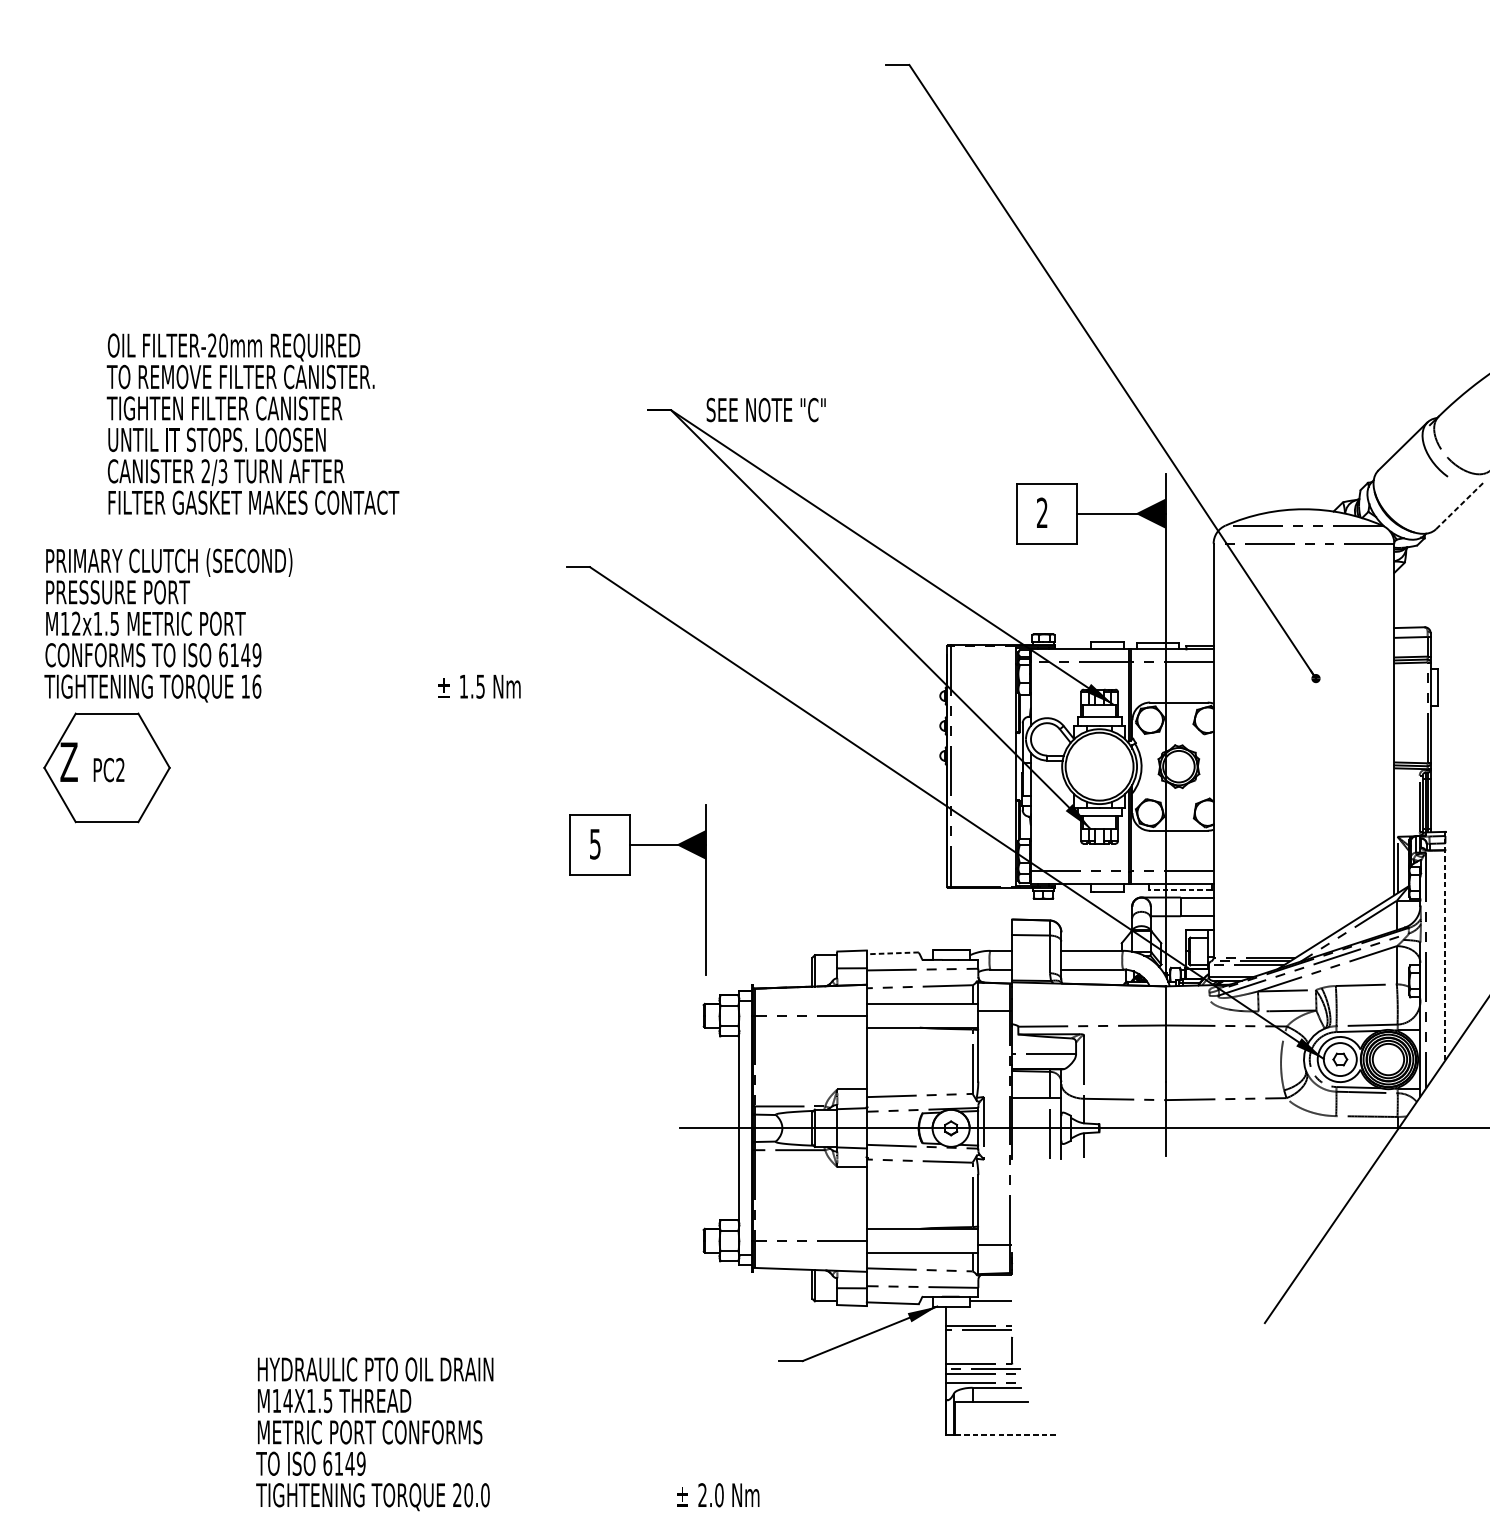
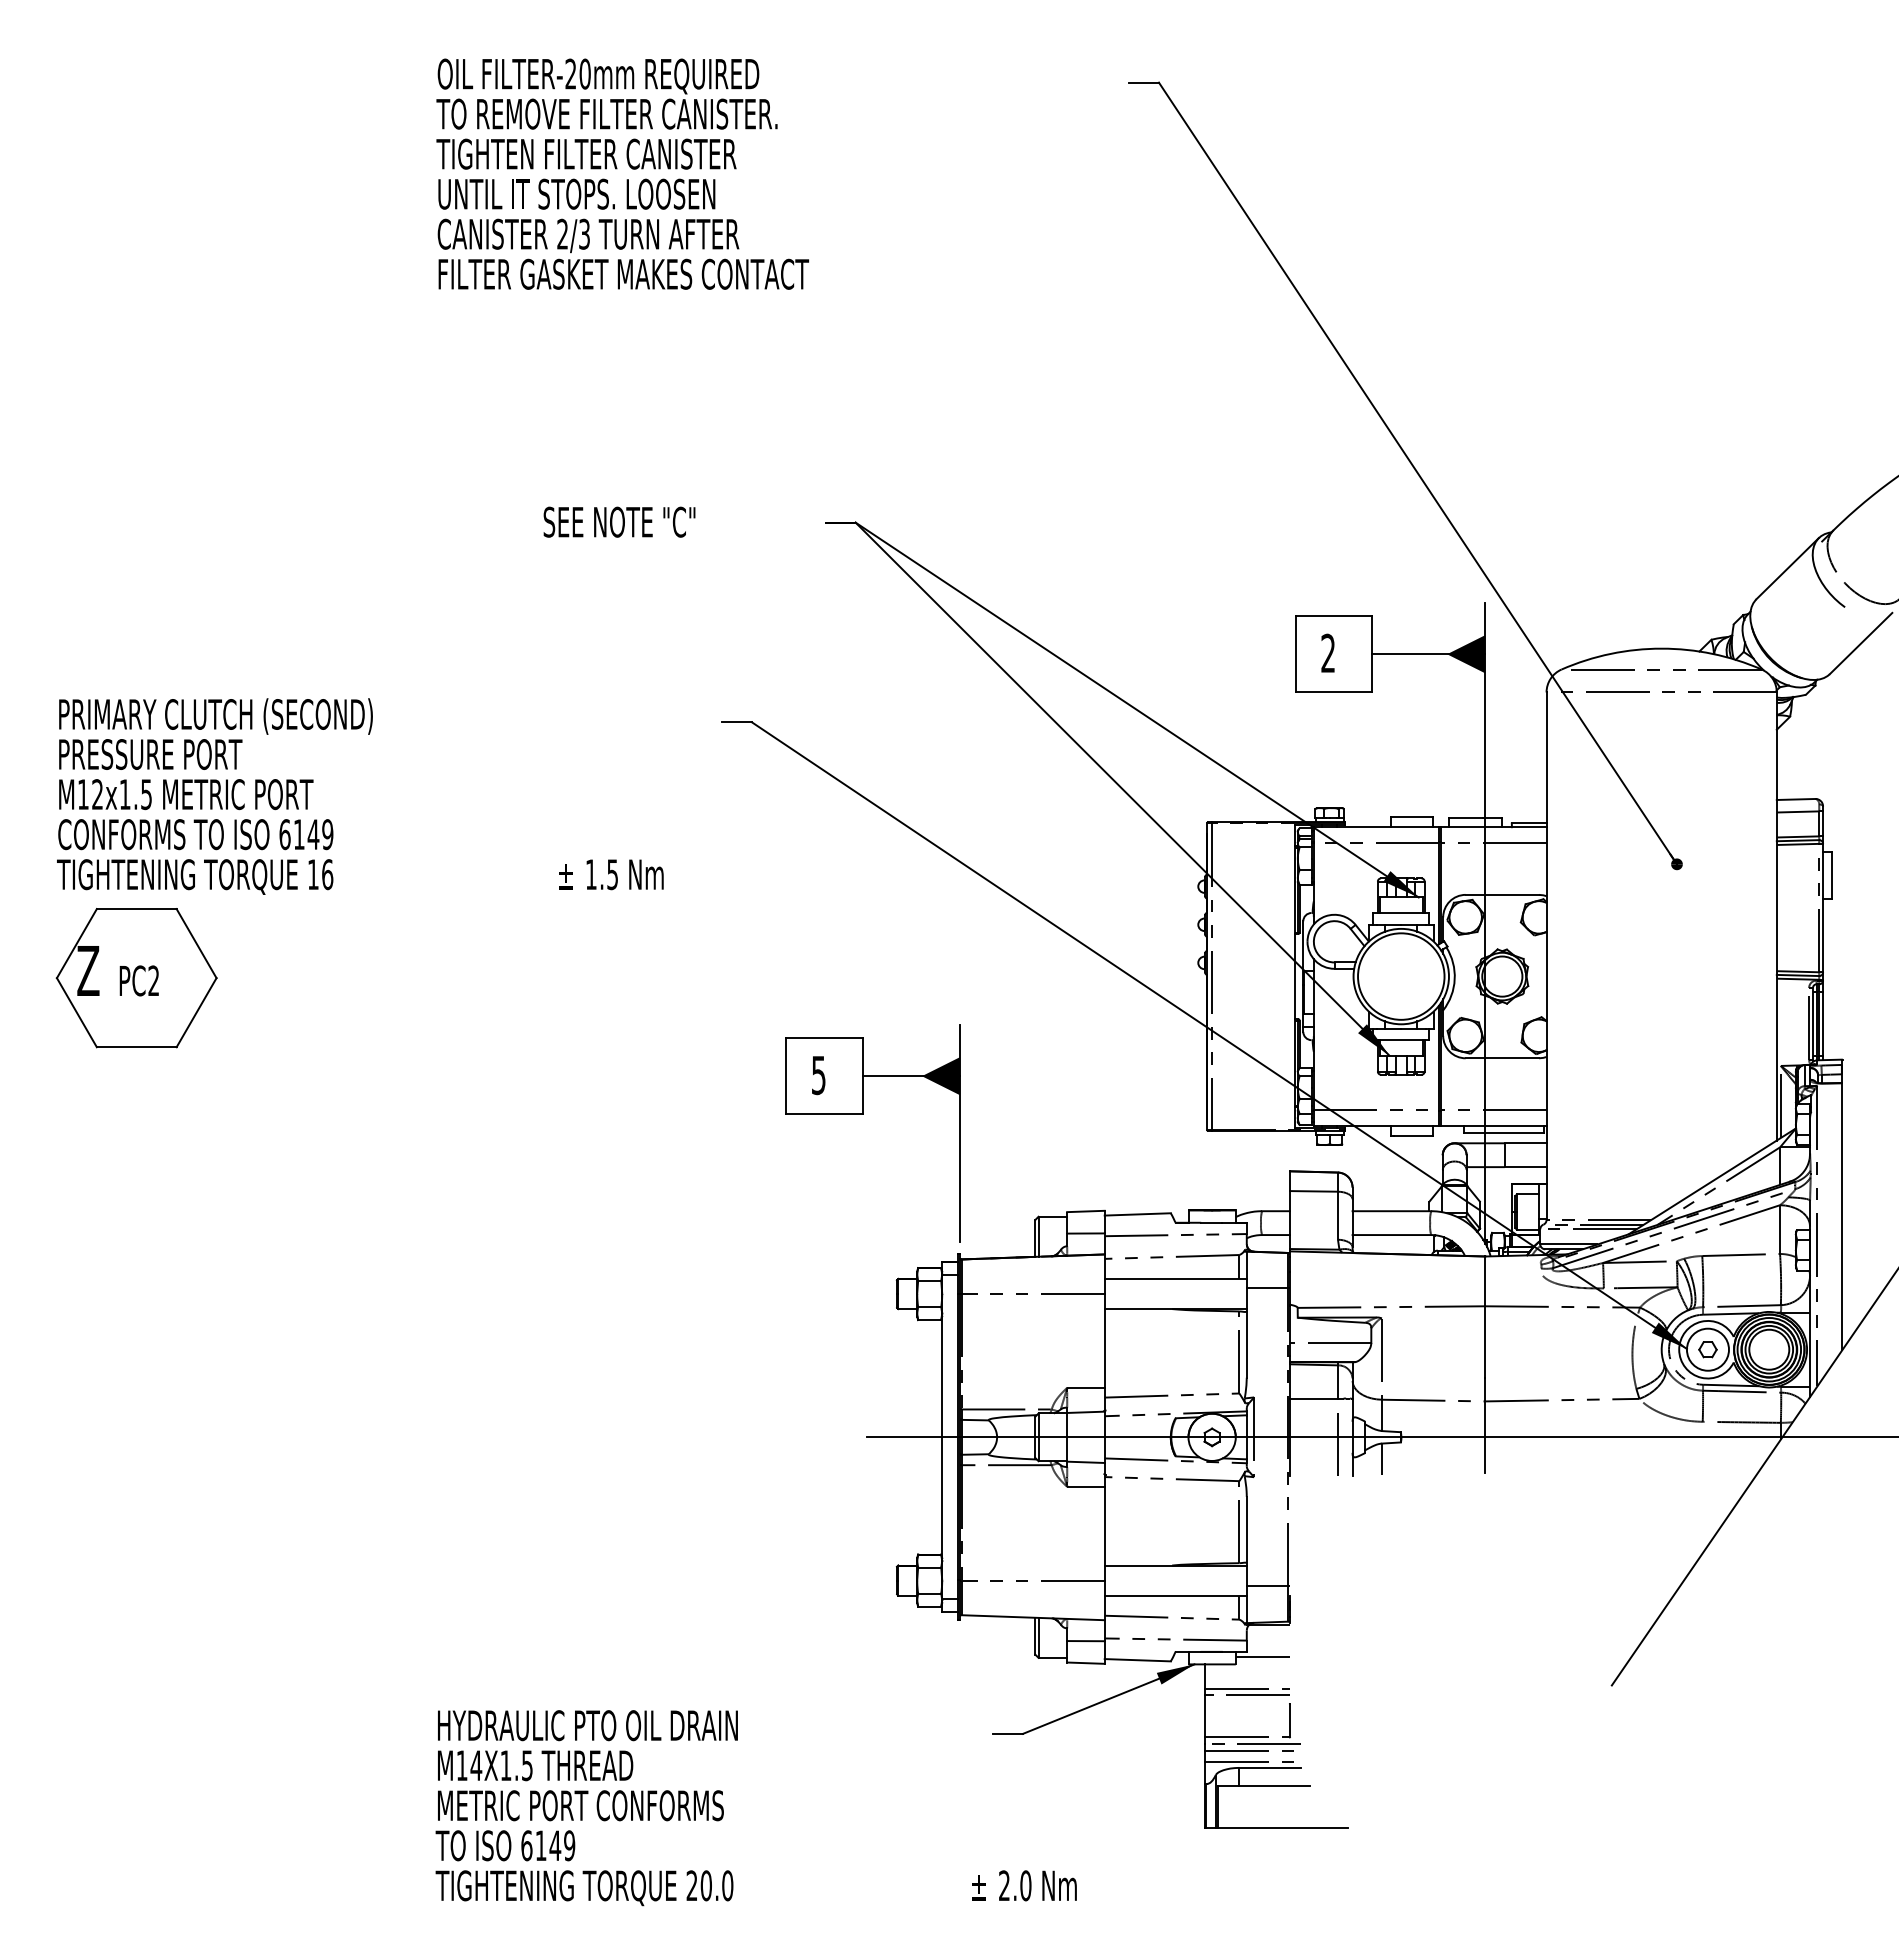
text: (766, 409) -> (619, 521), moved
text: (252, 423) -> (622, 173), moved
line: (1460, 505) -> (1861, 643), dashed -> solid
part: (630, 874) -> (863, 1114), moved
line: (1179, 889) -> (1503, 1133), dashed -> solid
line: (1445, 945) -> (1841, 1204), dashed -> solid
line: (892, 953) -> (1137, 1214), dashed -> solid
text: (507, 1434) -> (755, 1808), moved
line: (1007, 1434) -> (1283, 1827), dashed -> solid

